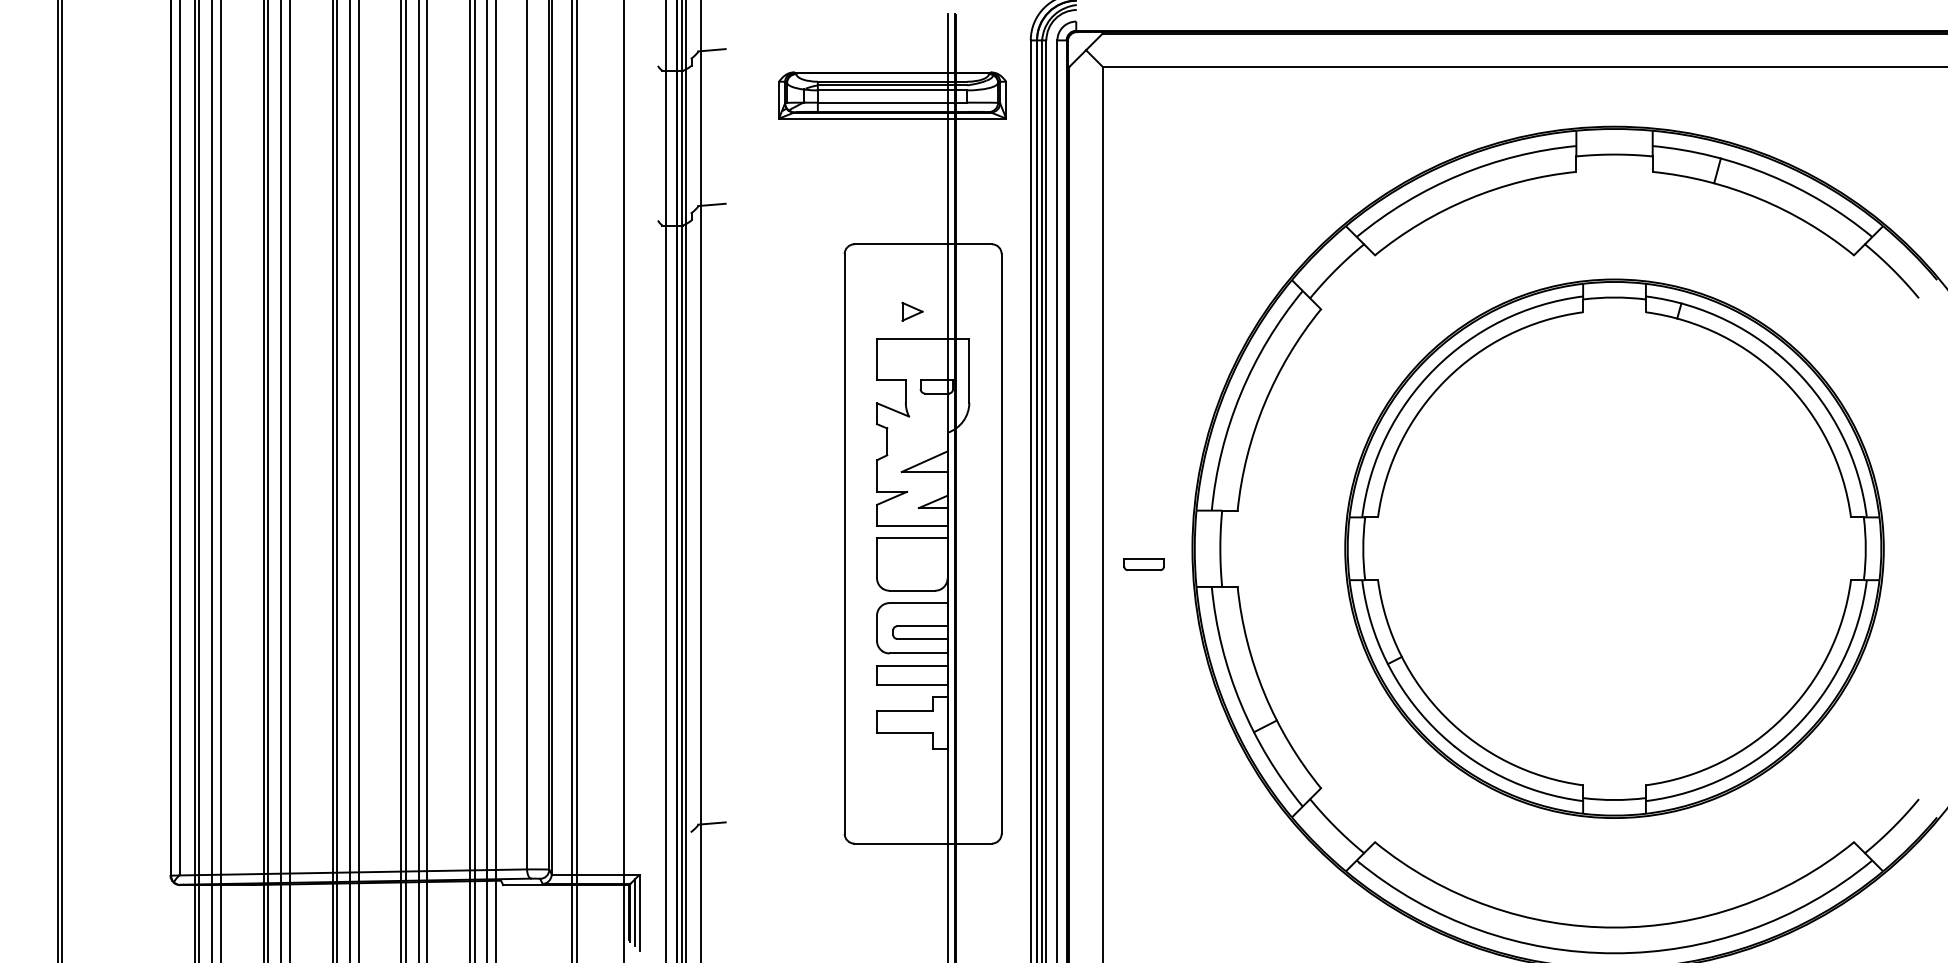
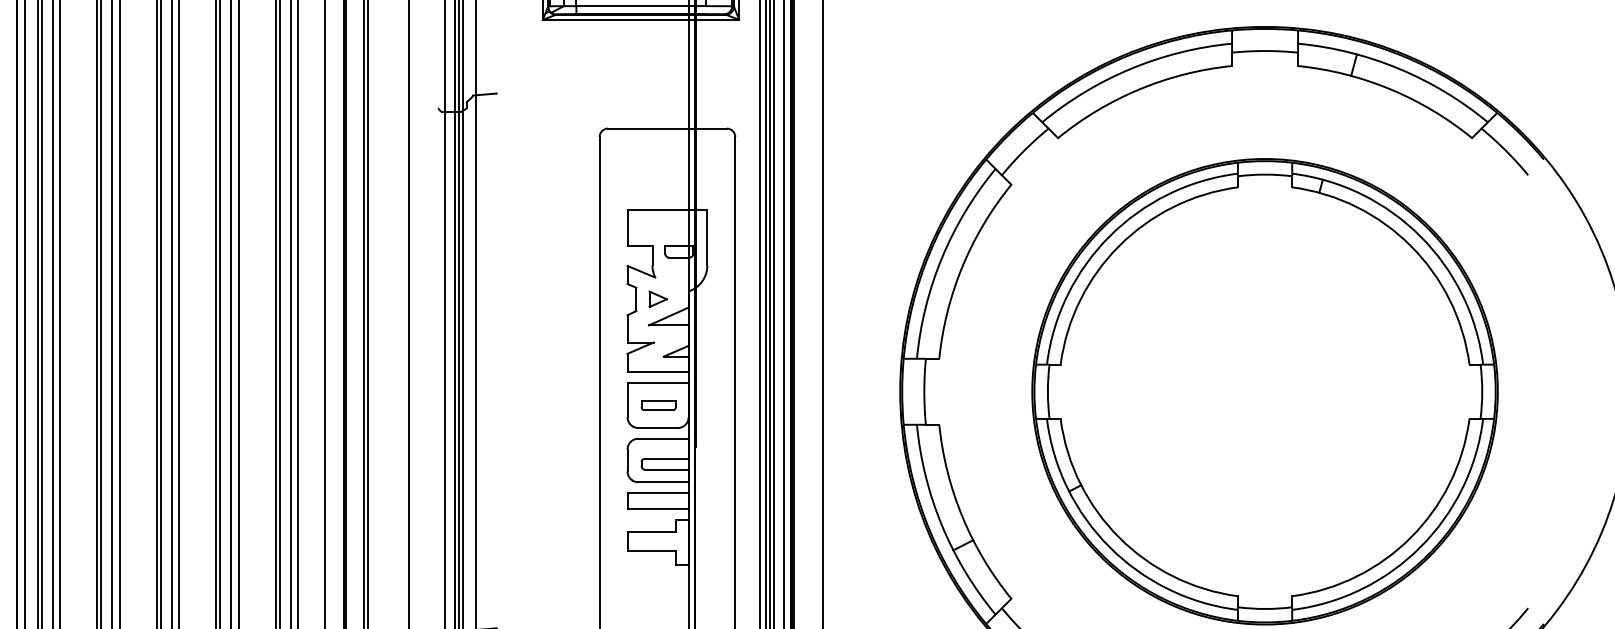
part: (912, 311) -> (658, 299), moved
part: (1143, 564) -> (658, 405), moved

